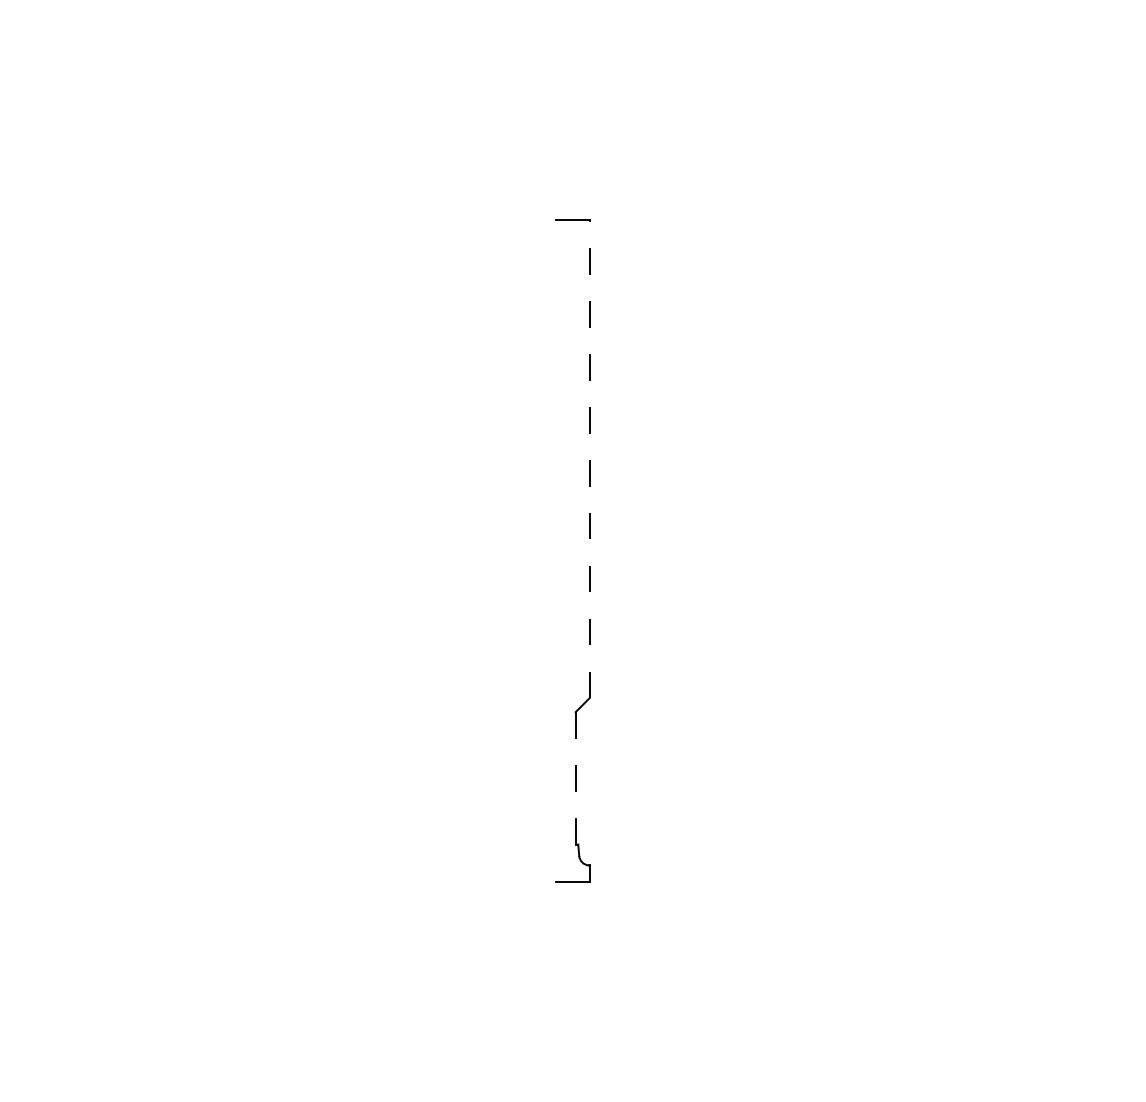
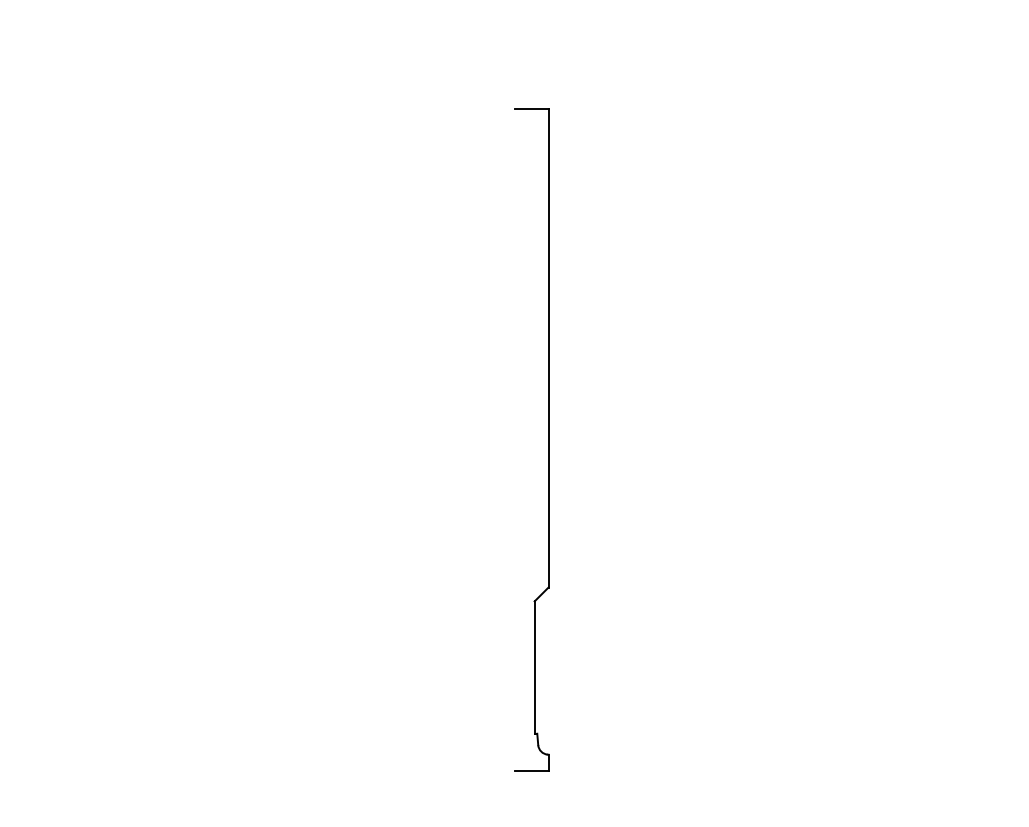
line: (589, 458) -> (548, 347), dashed -> solid
line: (575, 778) -> (534, 667), dashed -> solid

